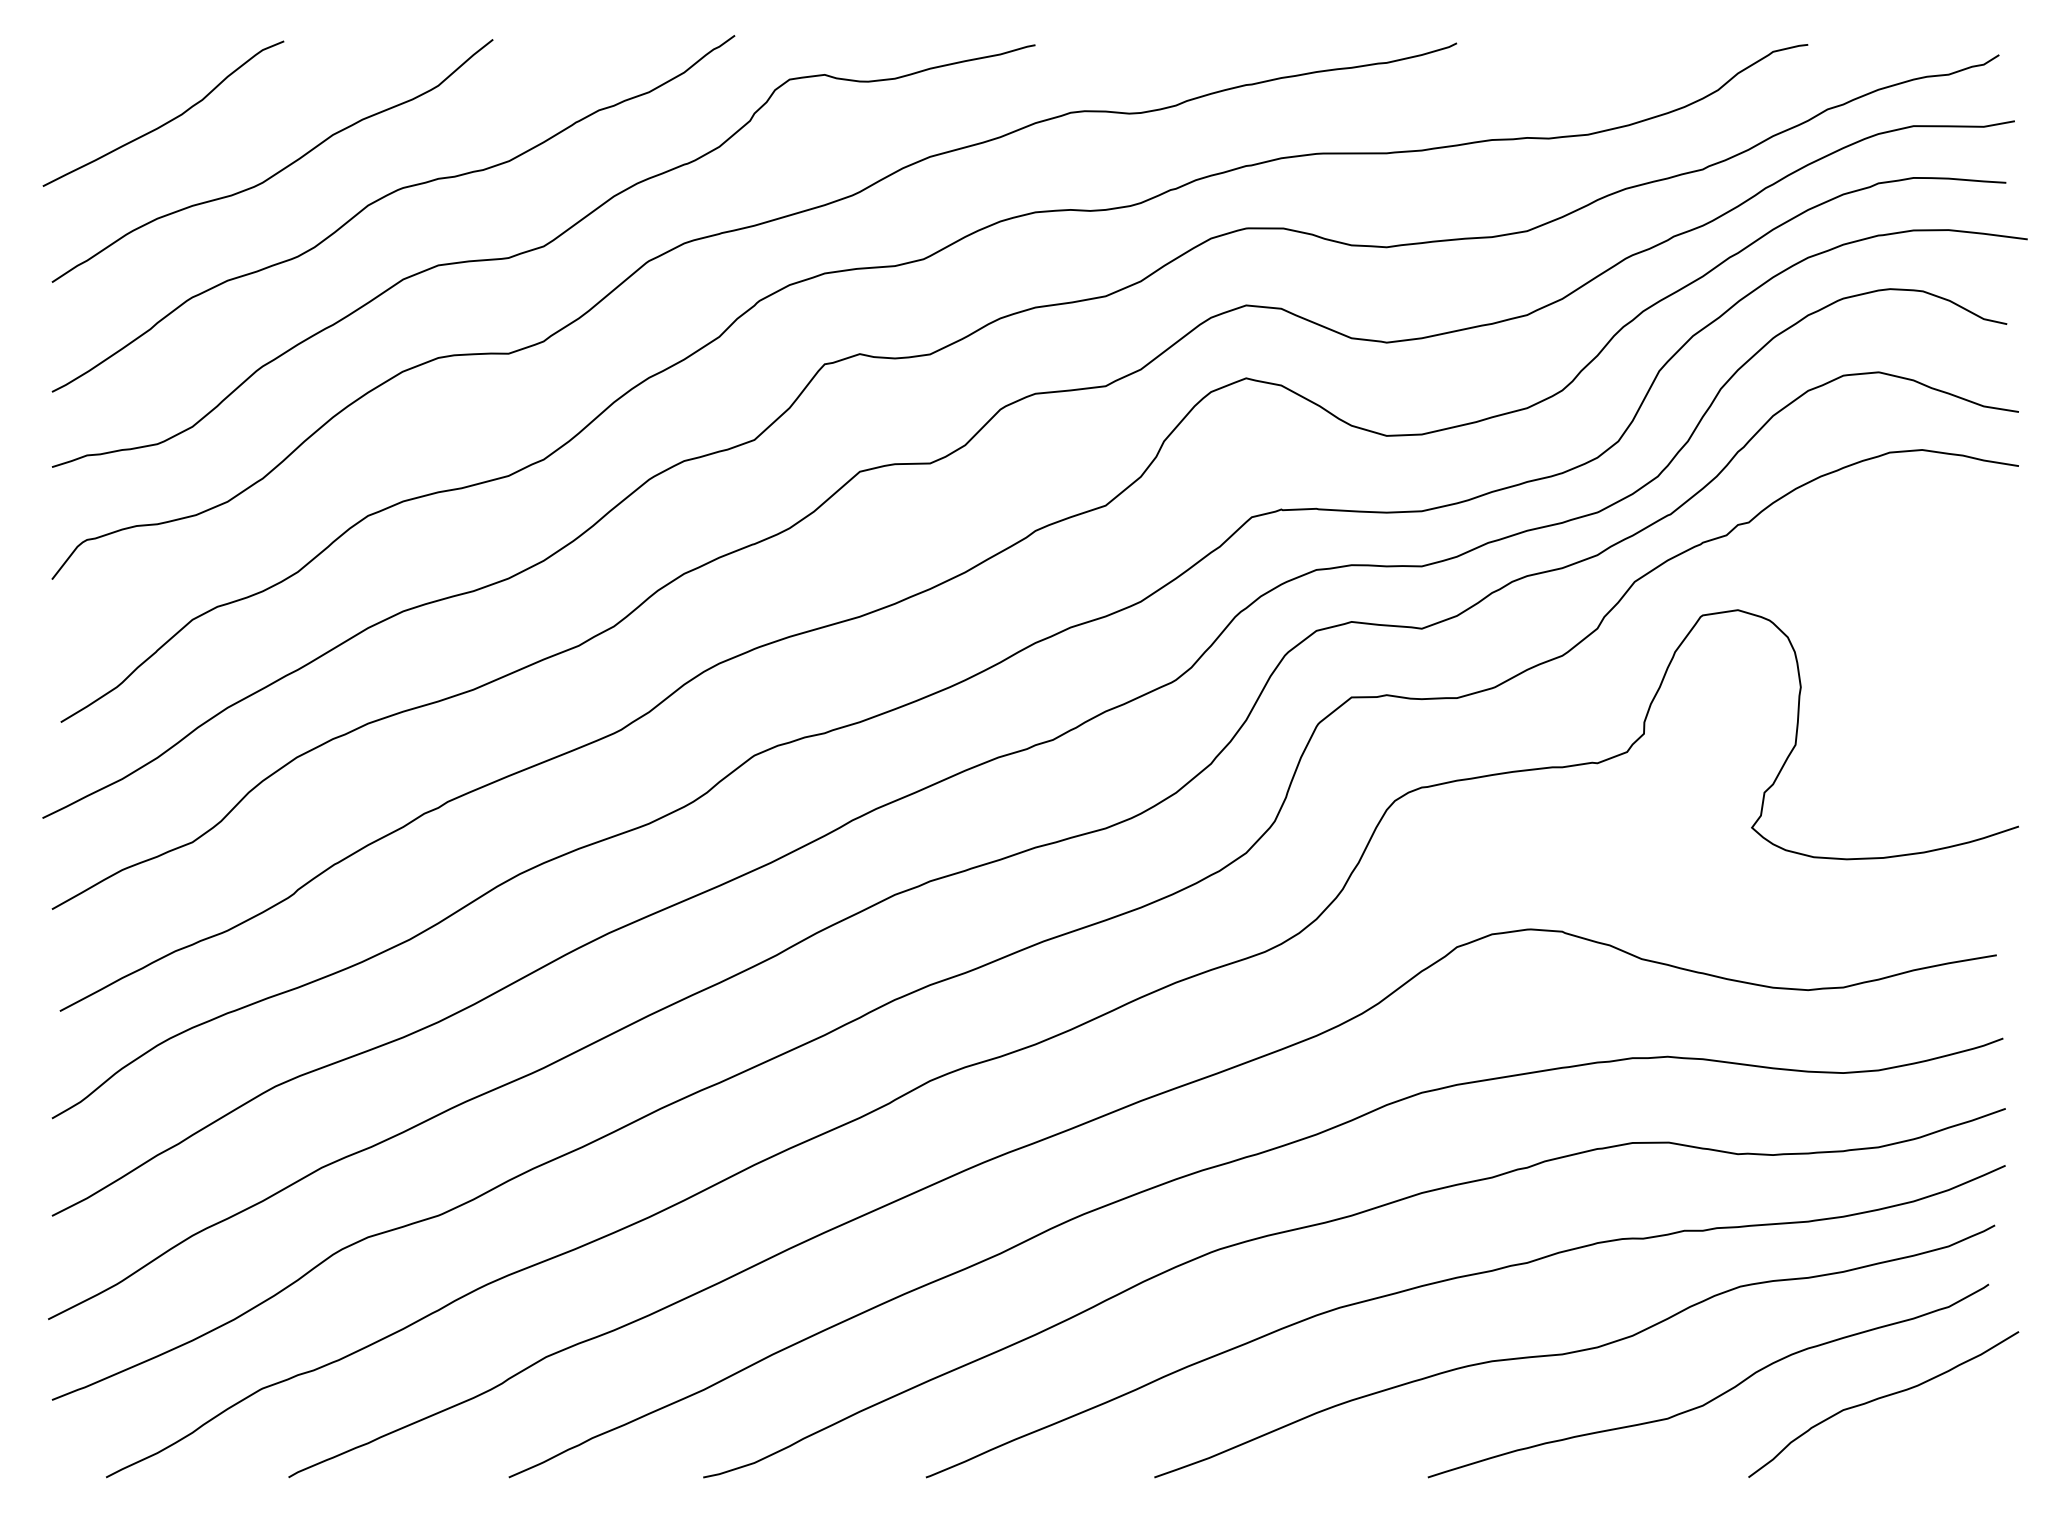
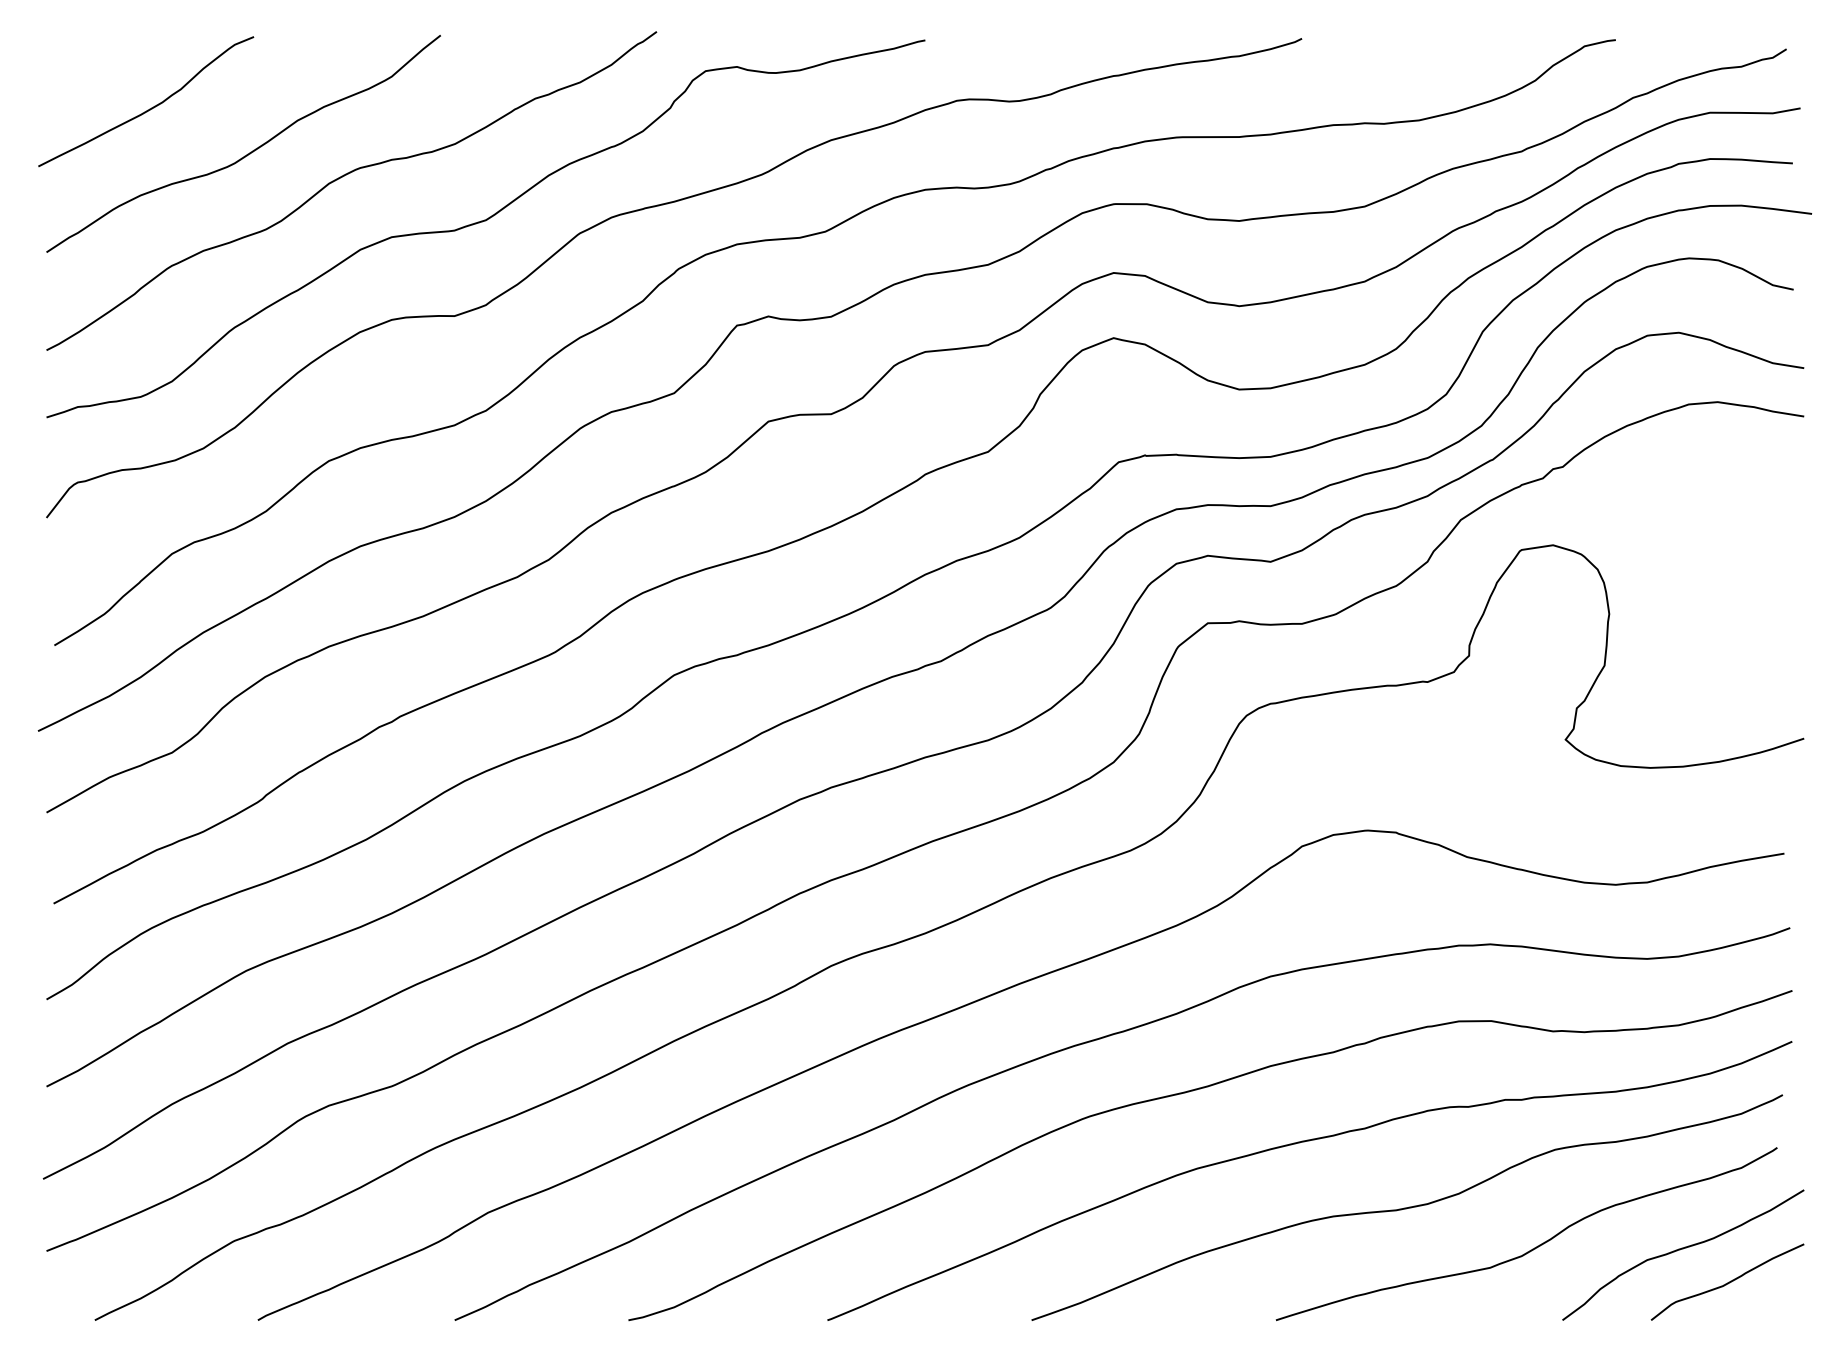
curve: (1932, 1435) -> (1726, 1282), added

